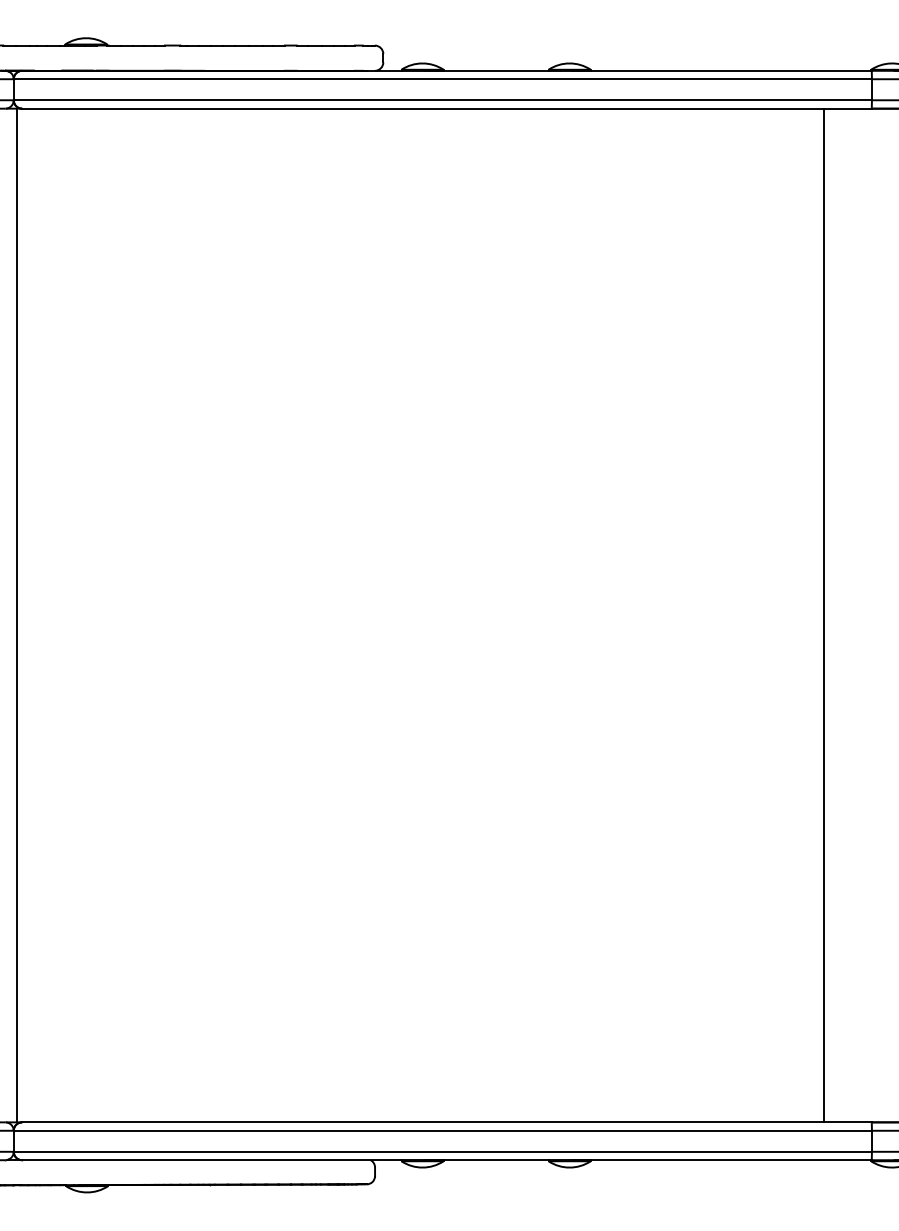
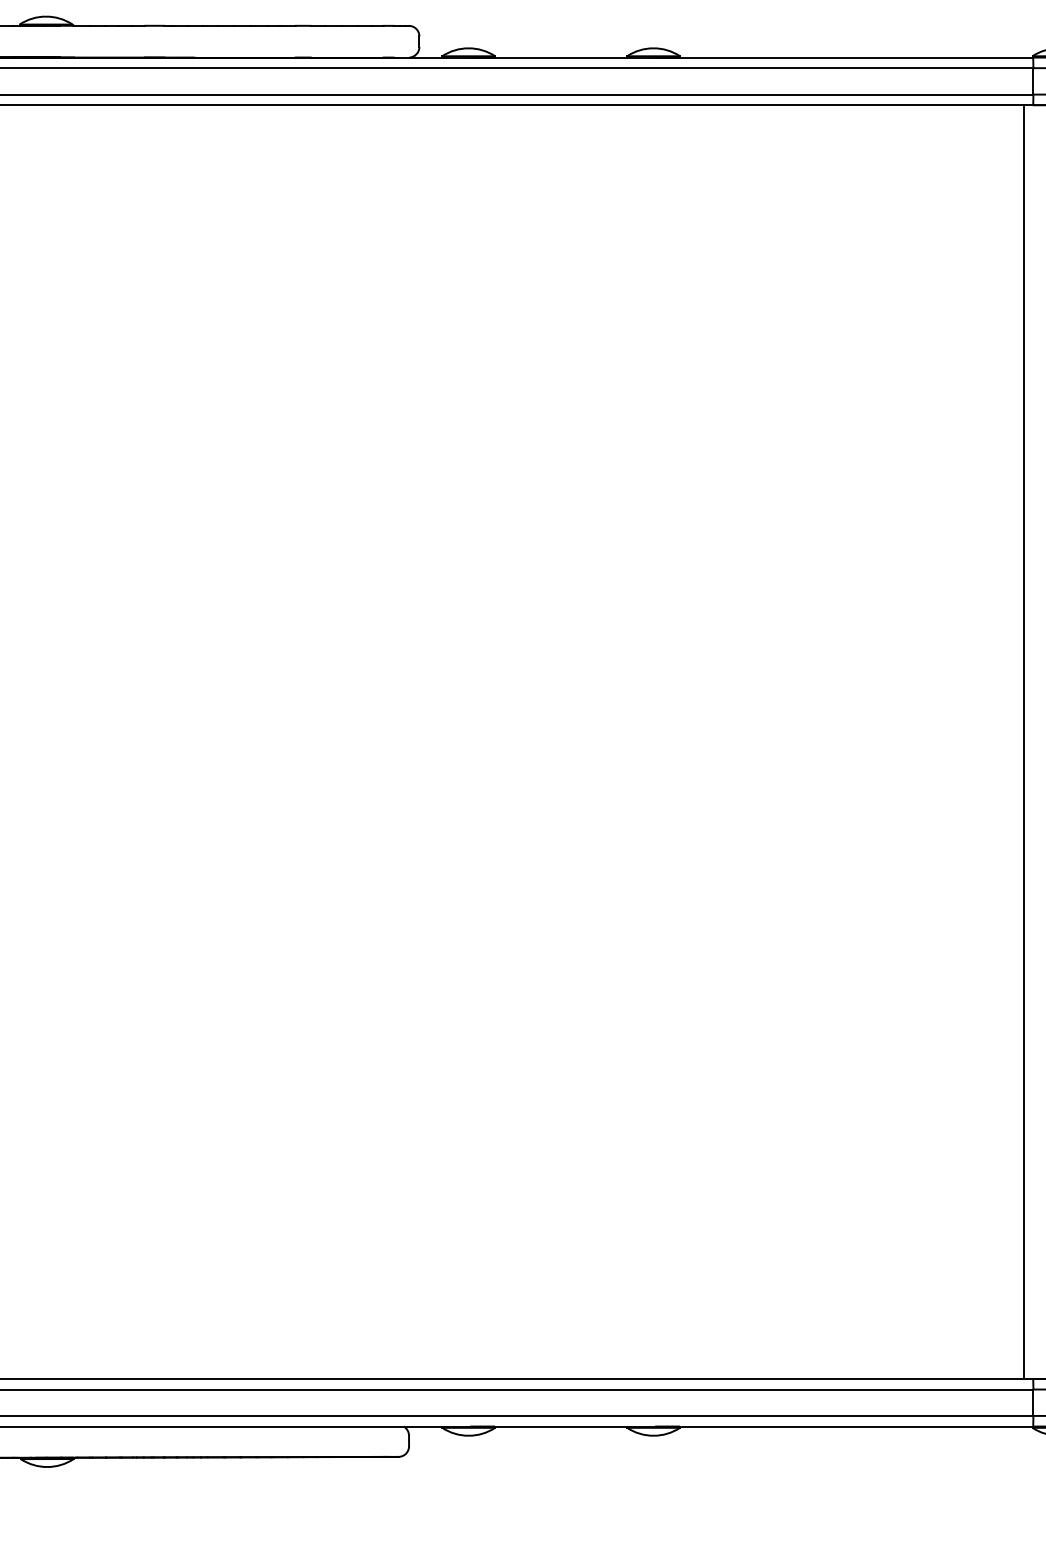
line: (824, 615) -> (1024, 742), moved

